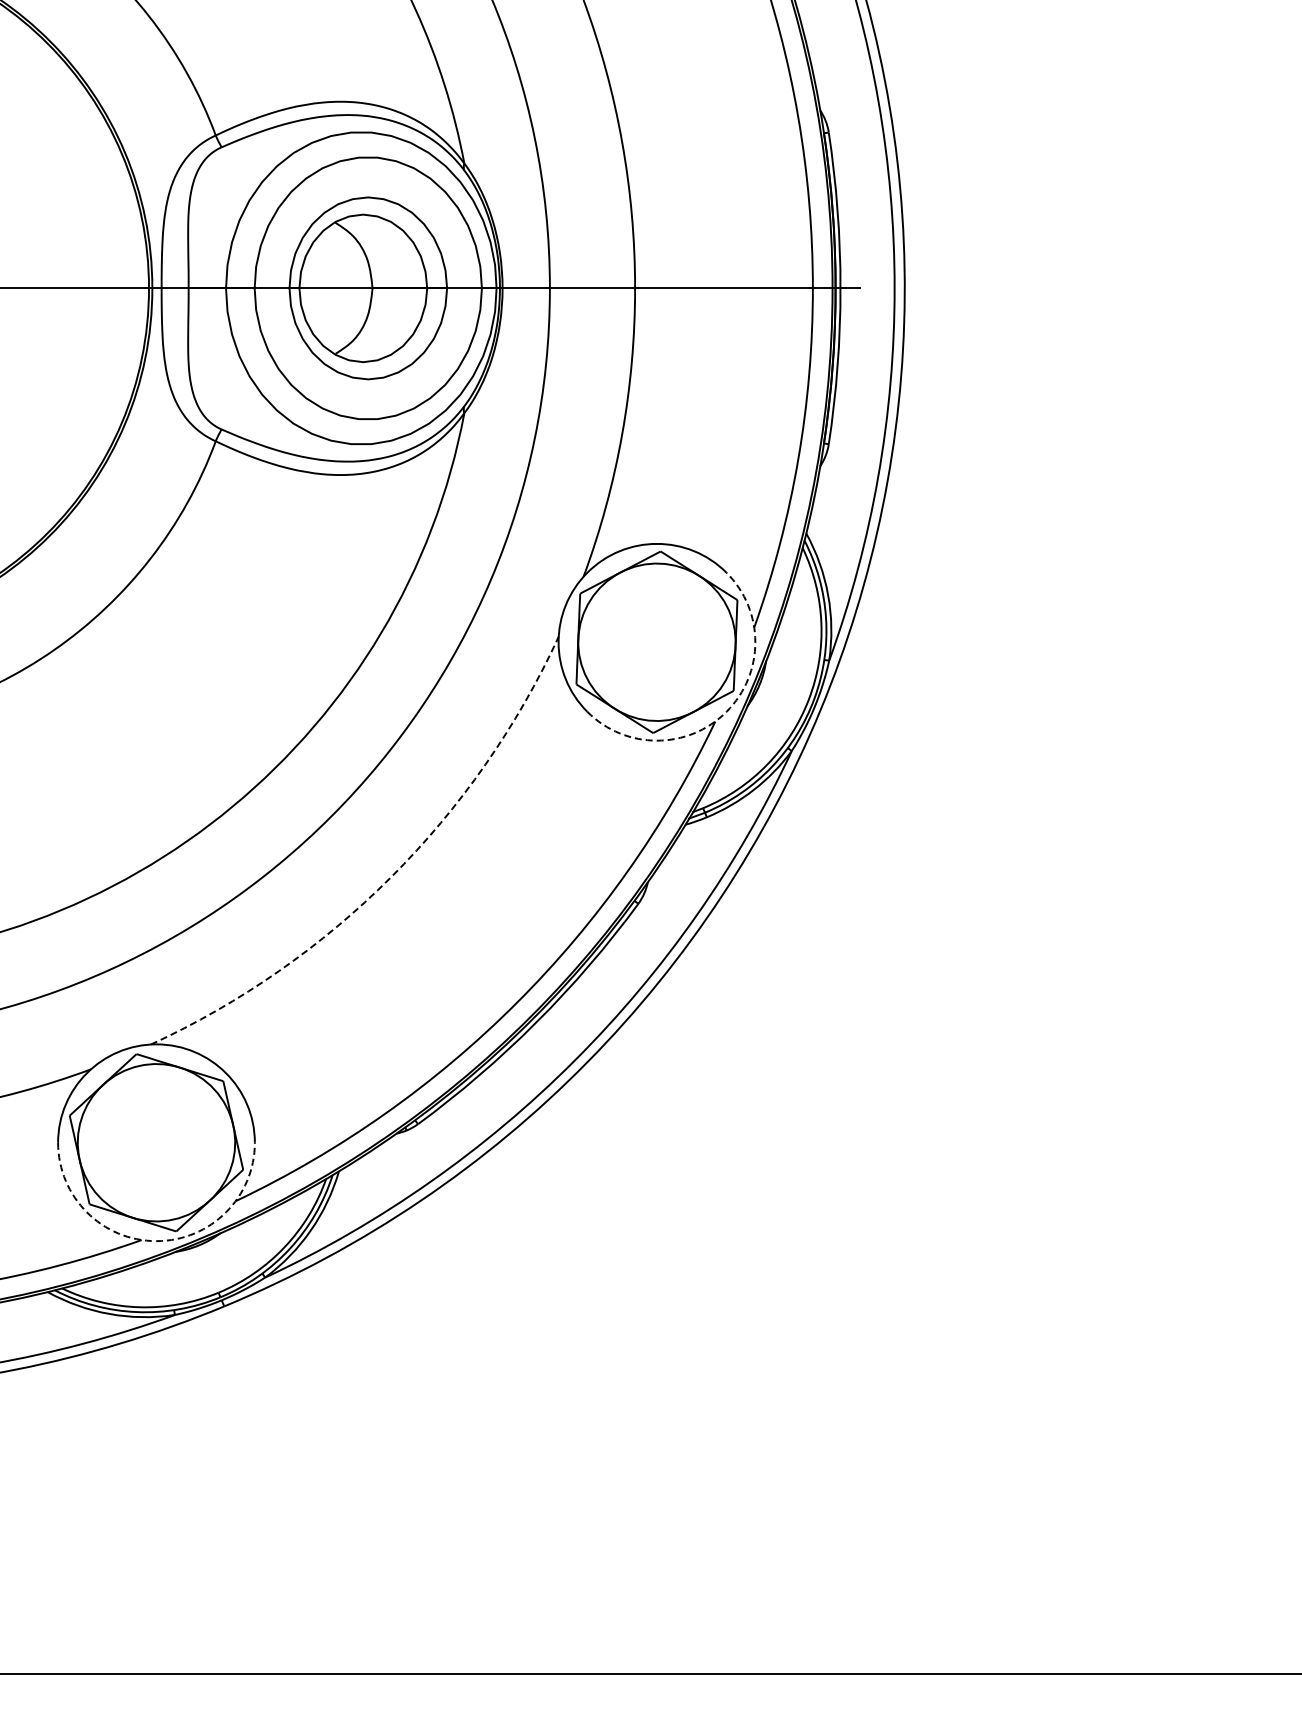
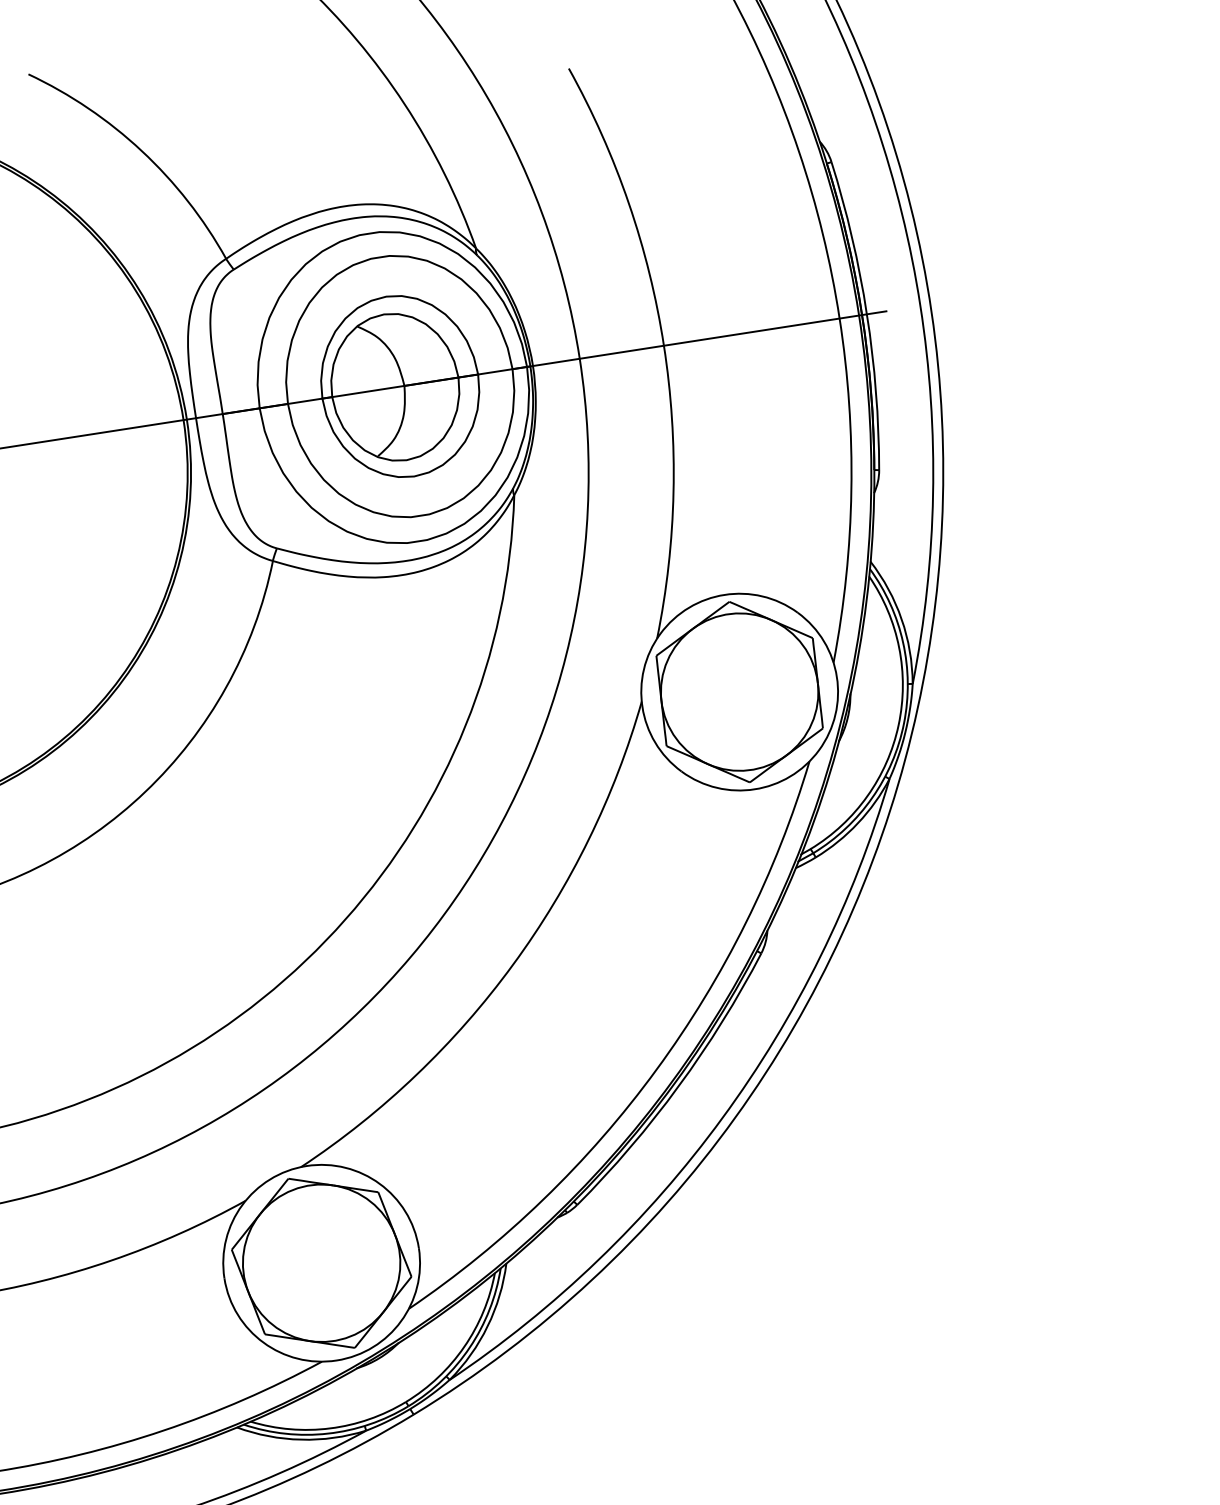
arc: (726, 711) -> (818, 749), dashed -> solid
arc: (391, 877) -> (513, 965), dashed -> solid
arc: (156, 1241) -> (336, 1360), dashed -> solid

